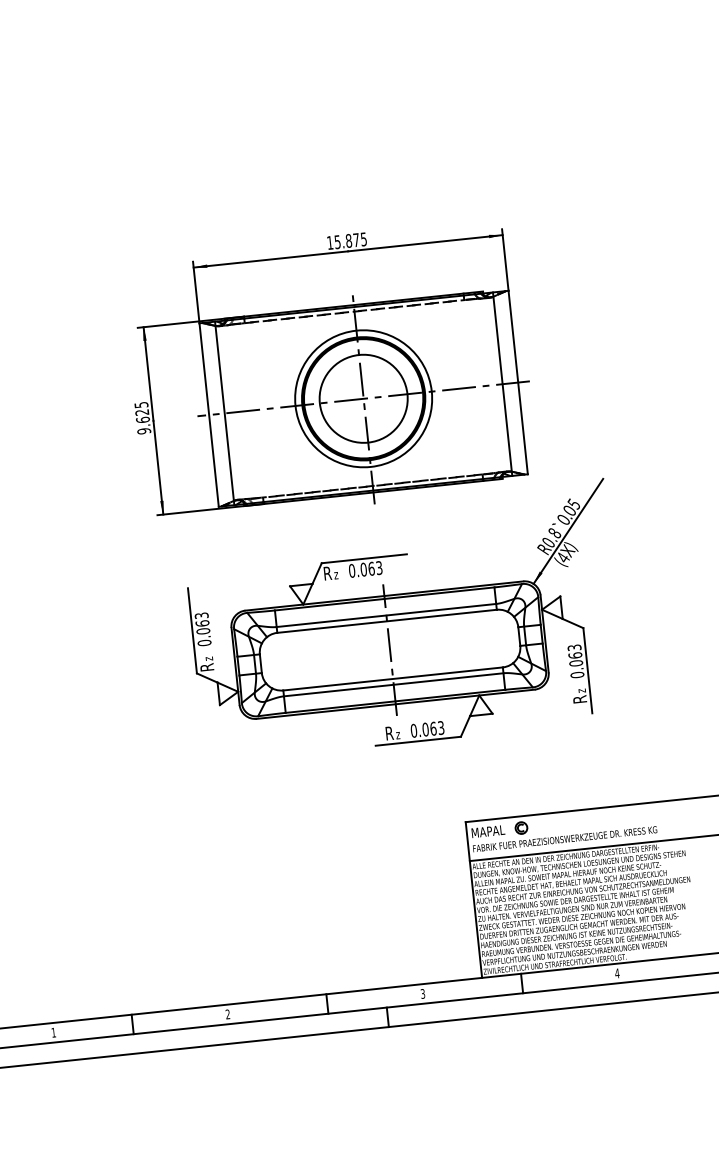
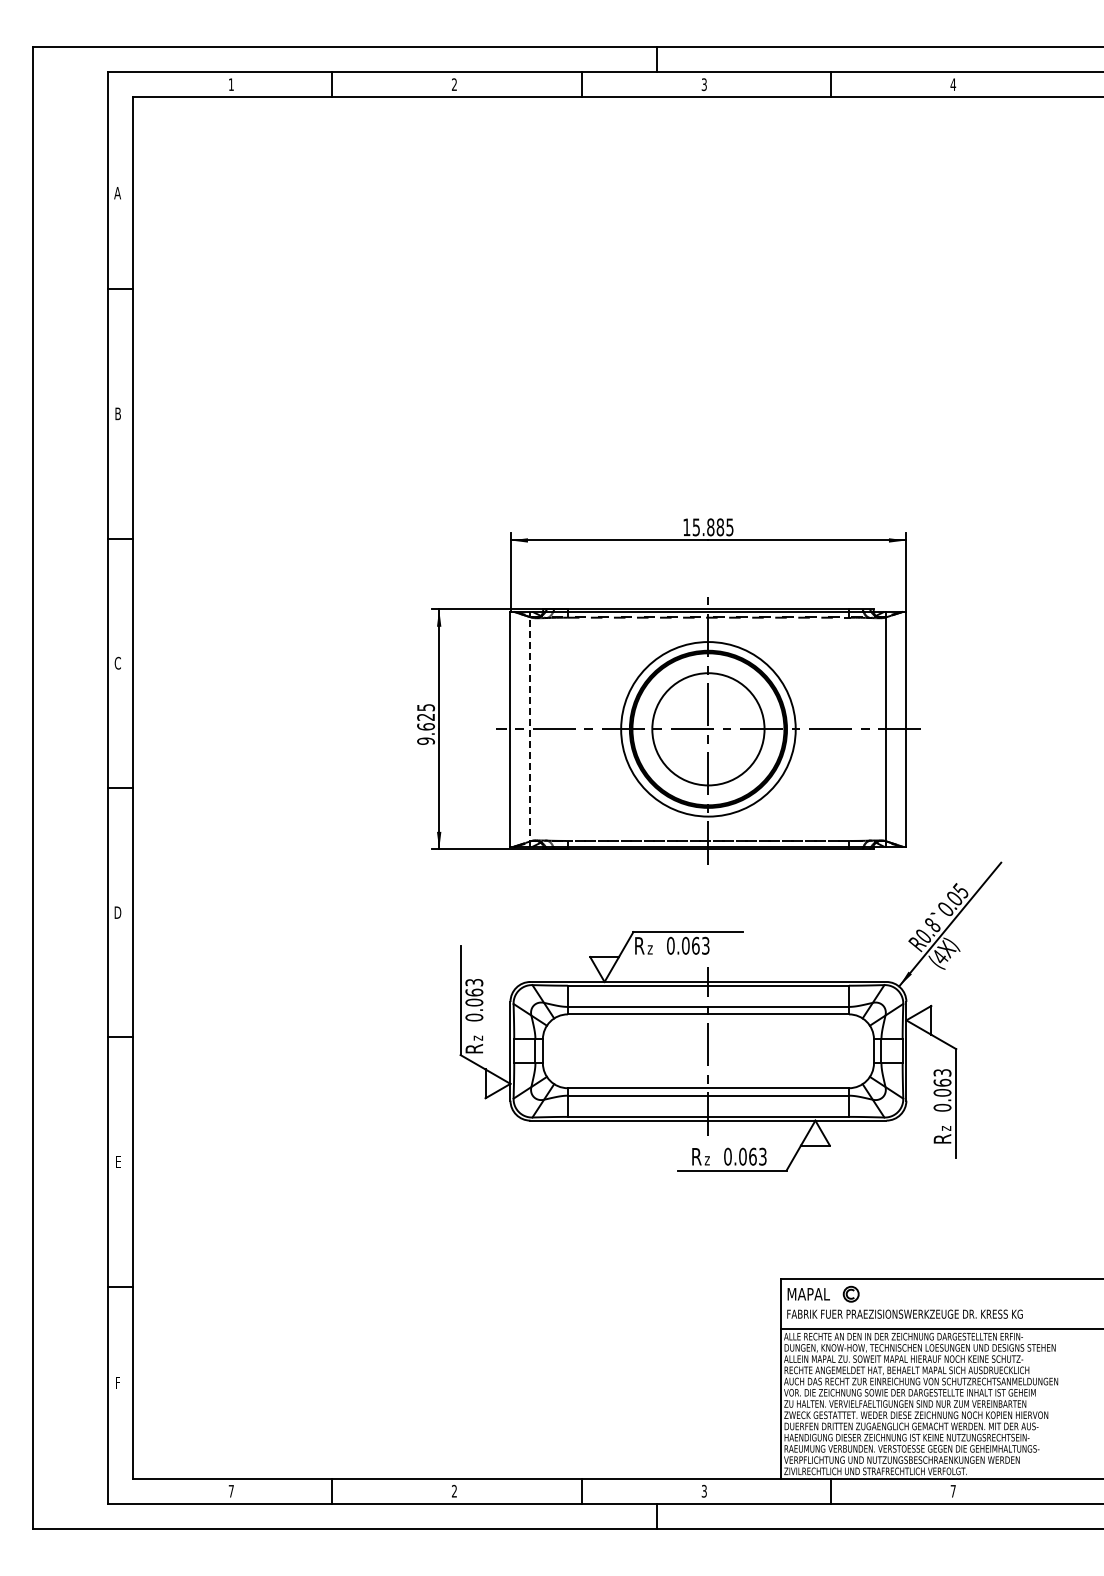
text: (356, 240) -> (720, 527), 15.875 -> 15.885
line: (224, 413) -> (530, 729), solid -> dashed
text: (617, 973) -> (953, 1491), 4 -> 7
text: (53, 1032) -> (230, 1491), 1 -> 7

